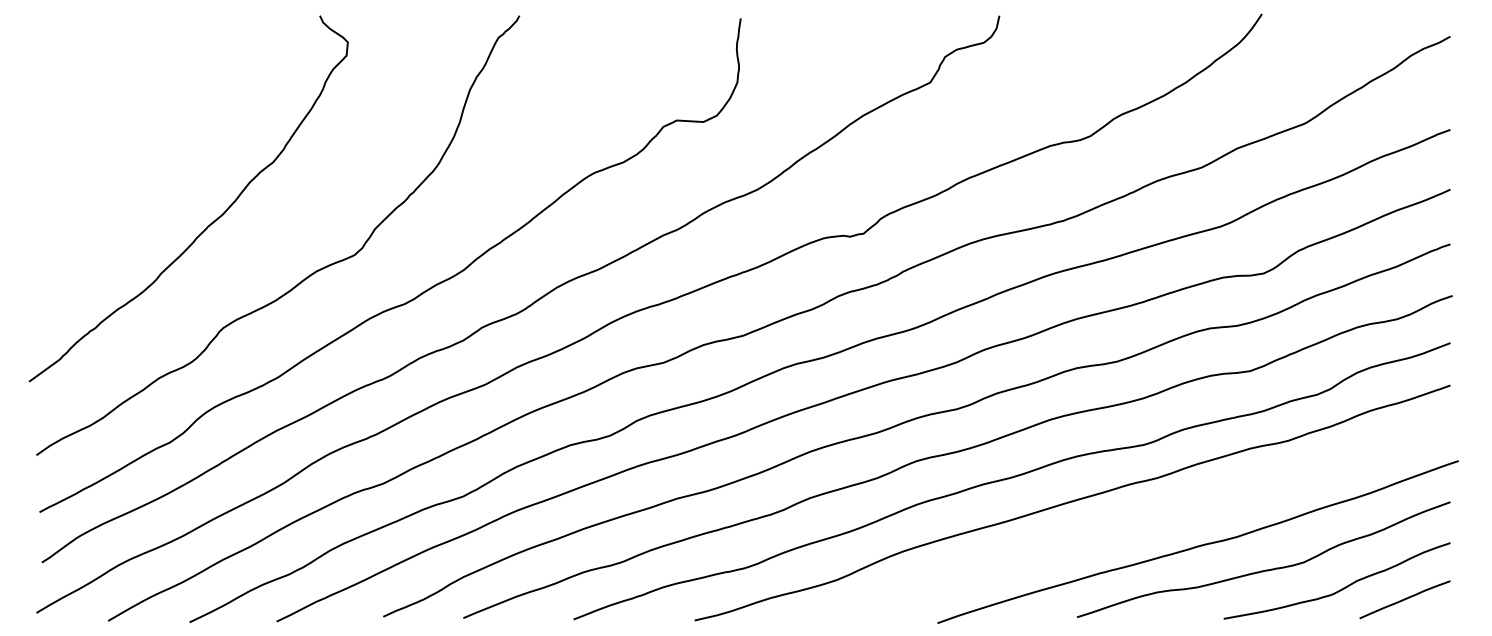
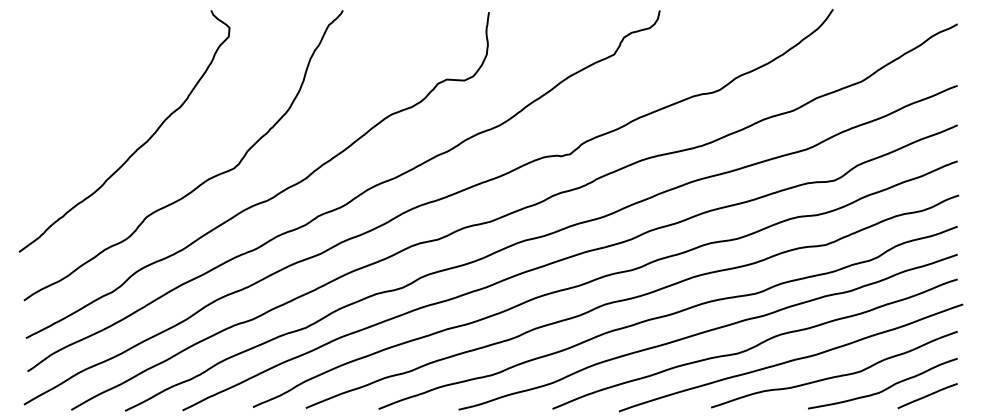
curve: (1142, 523) -> (754, 345), added

